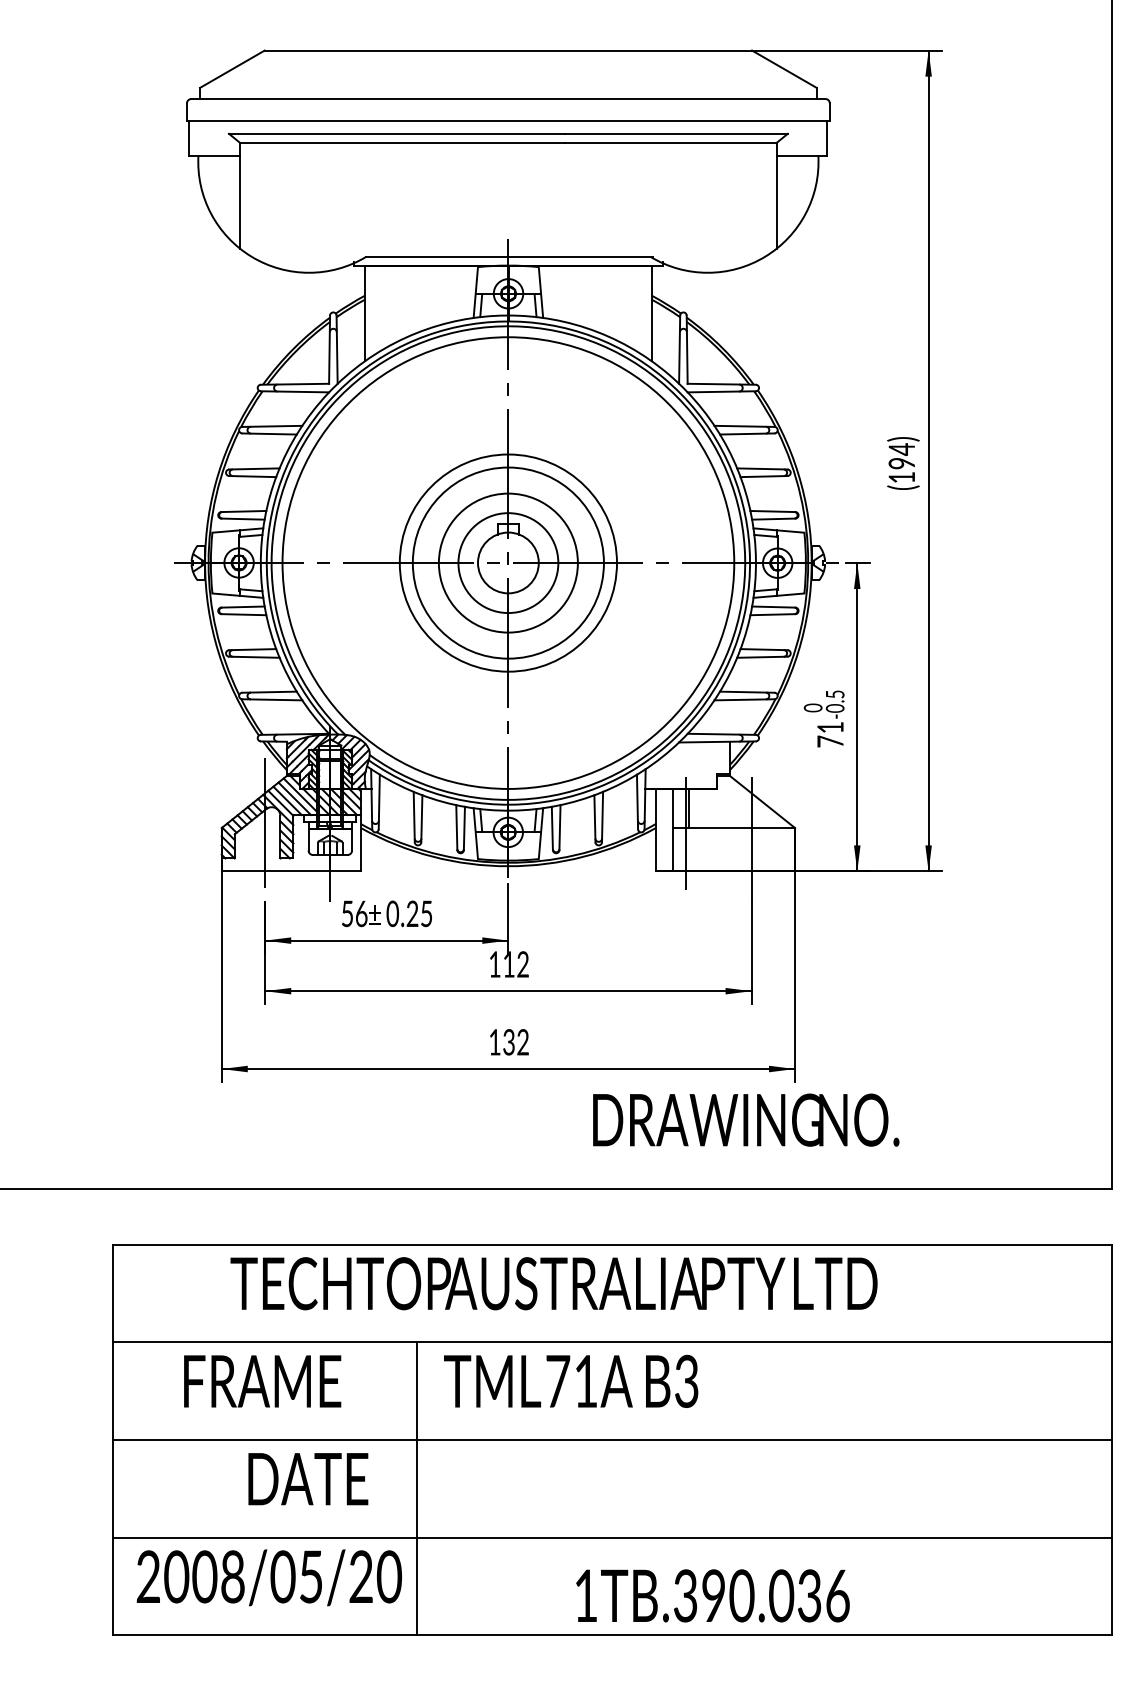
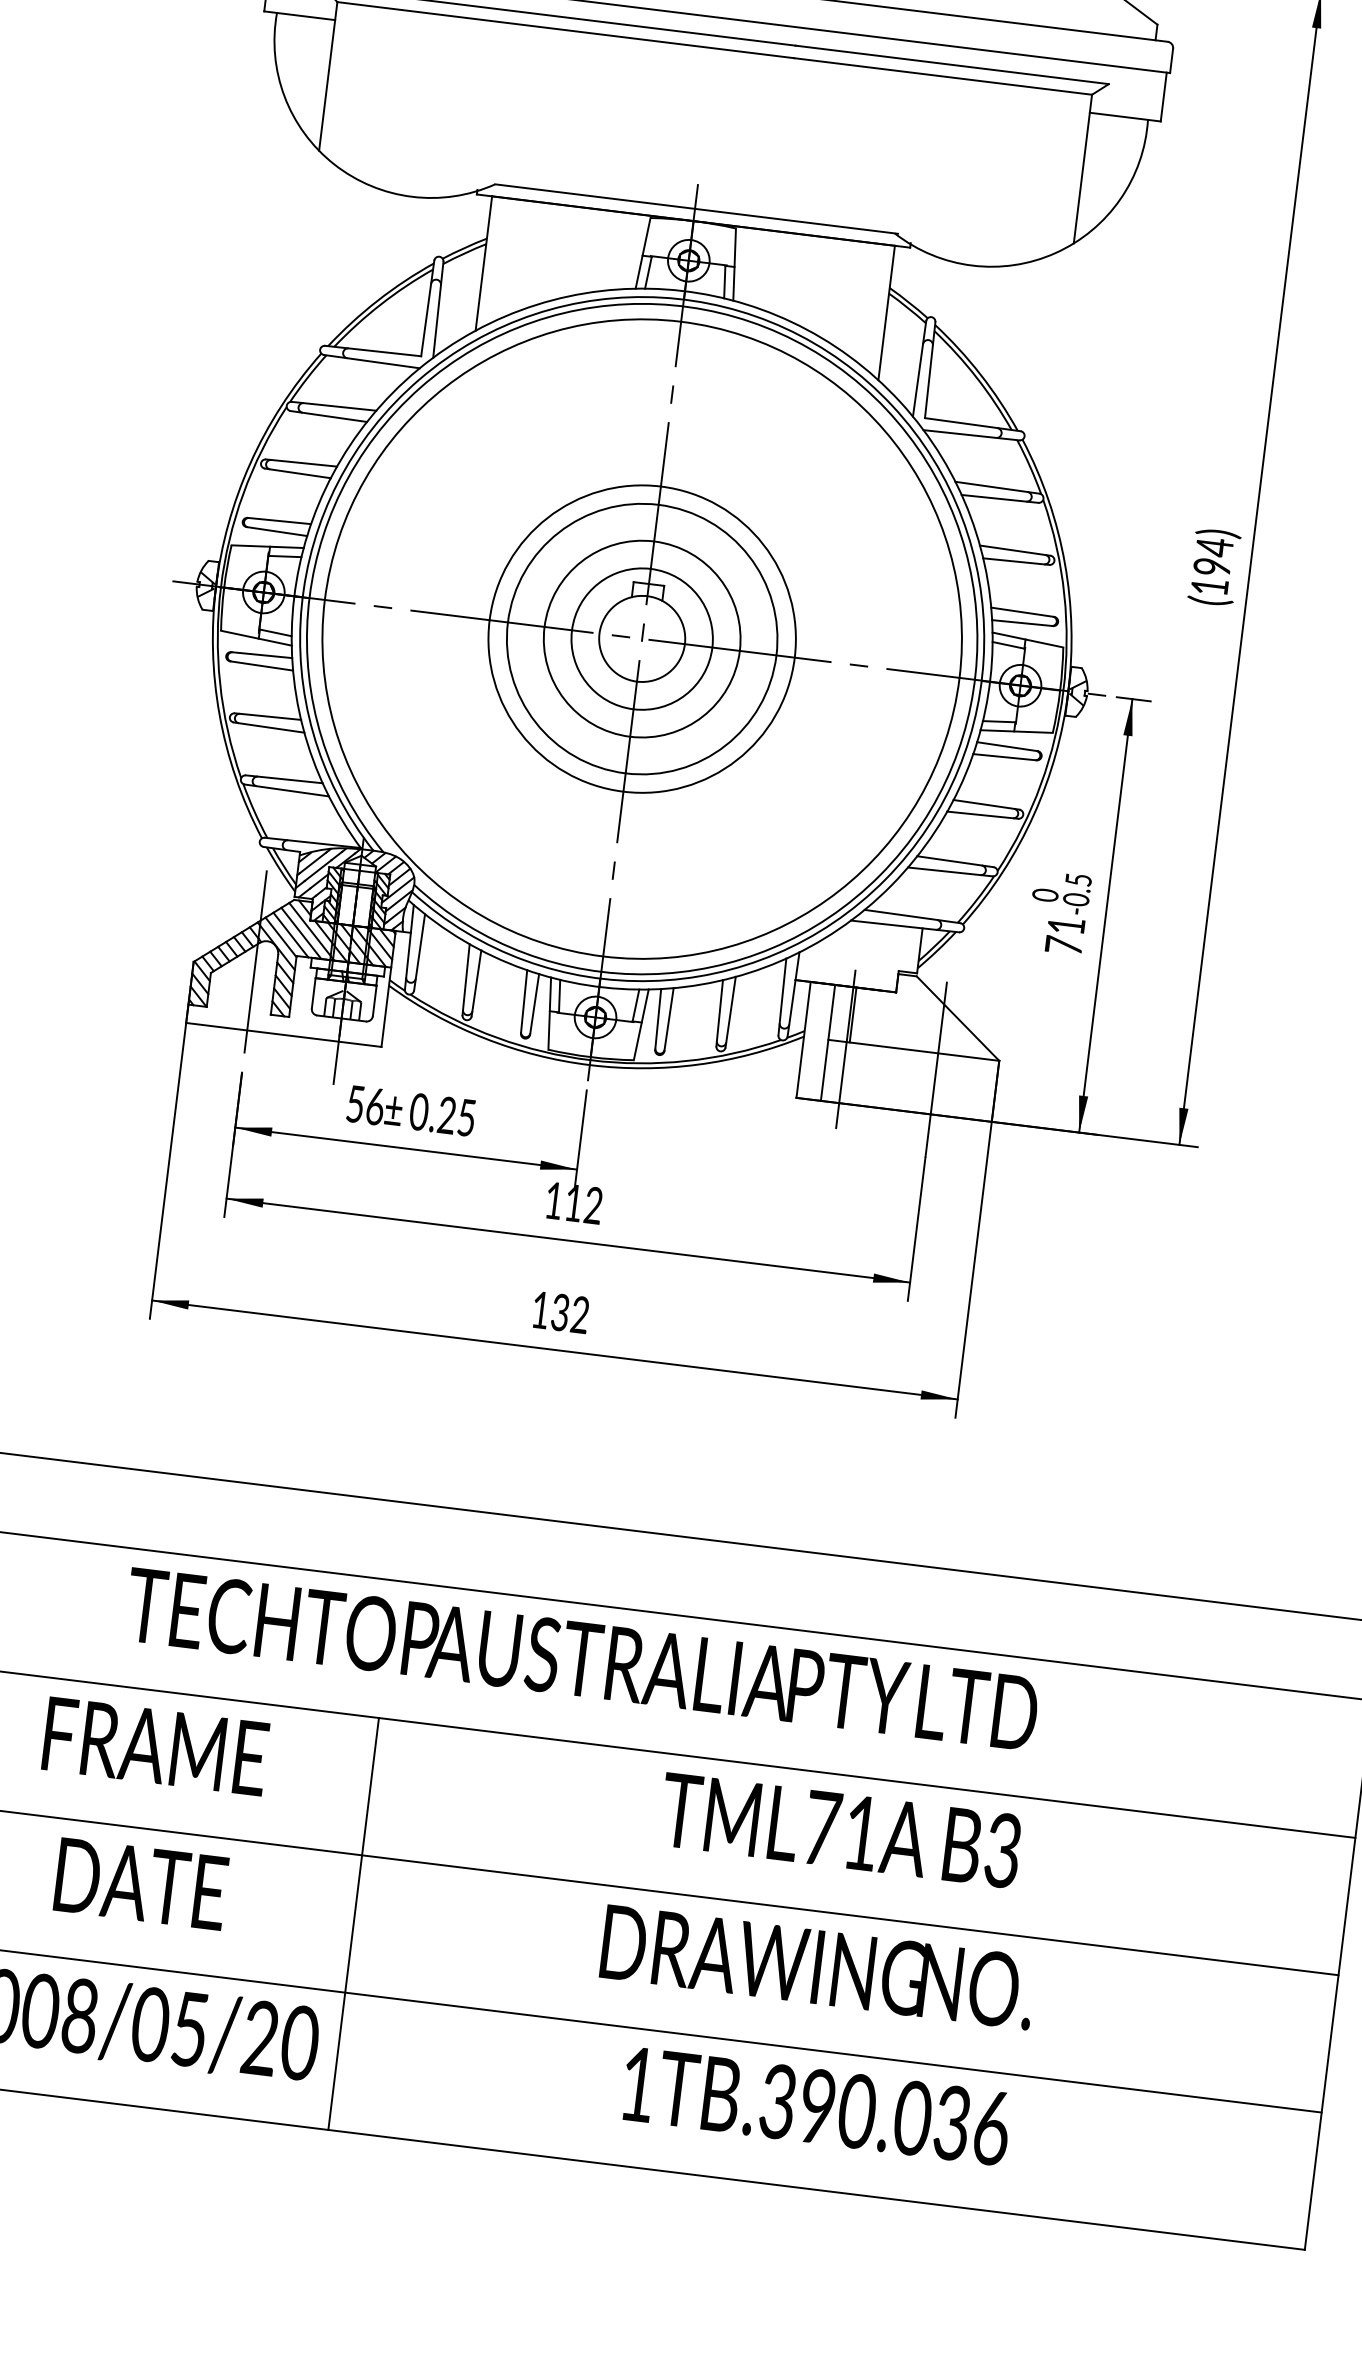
text: (746, 1119) -> (818, 1966), moved
text: (571, 1380) -> (841, 1829), moved
text: (308, 1479) -> (141, 1884), moved
text: (712, 1595) -> (815, 2105), moved

